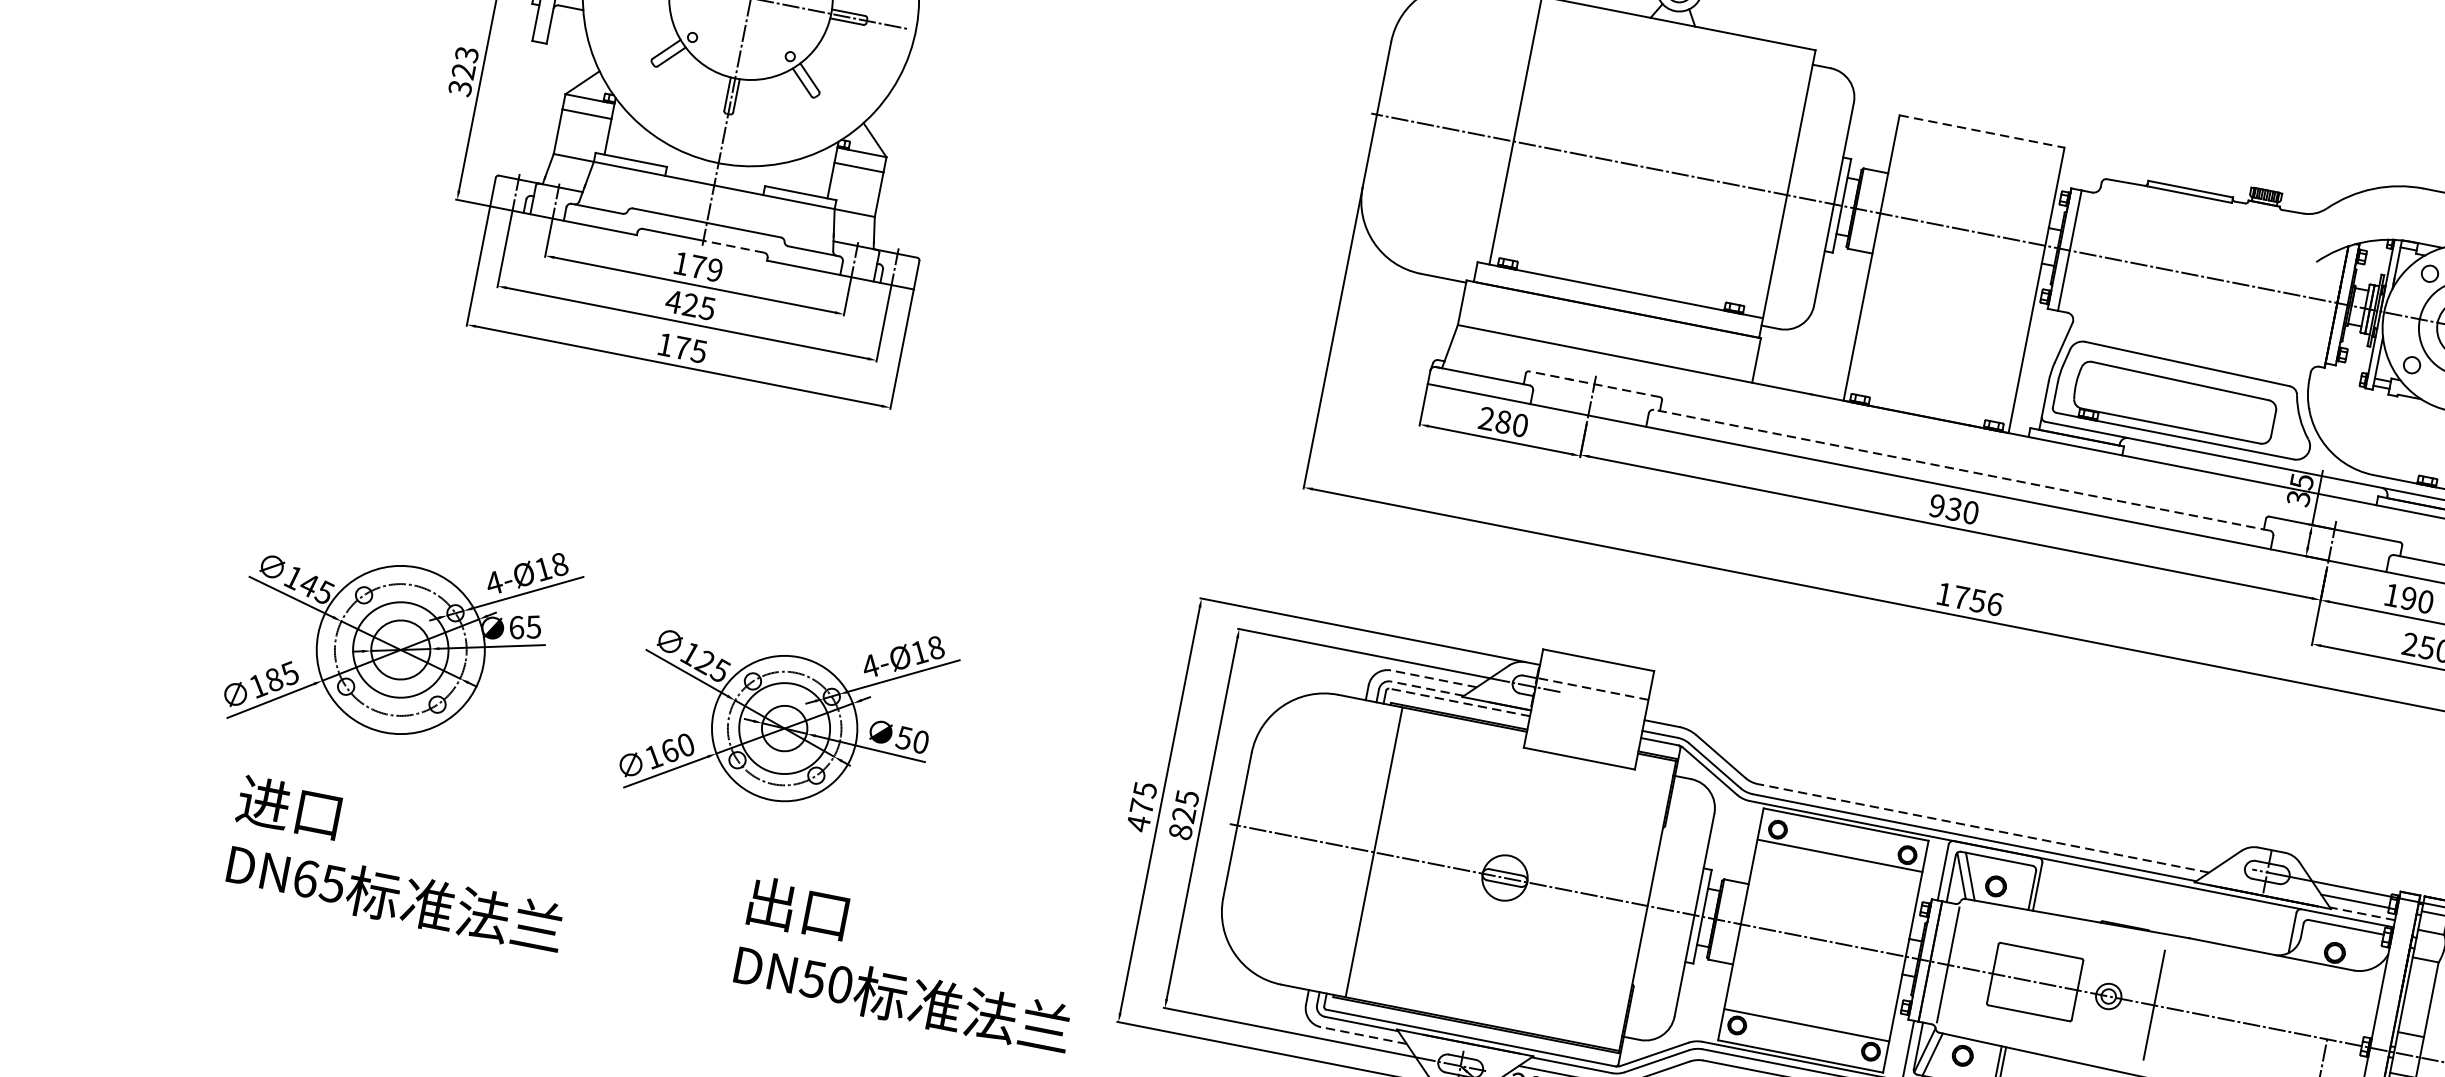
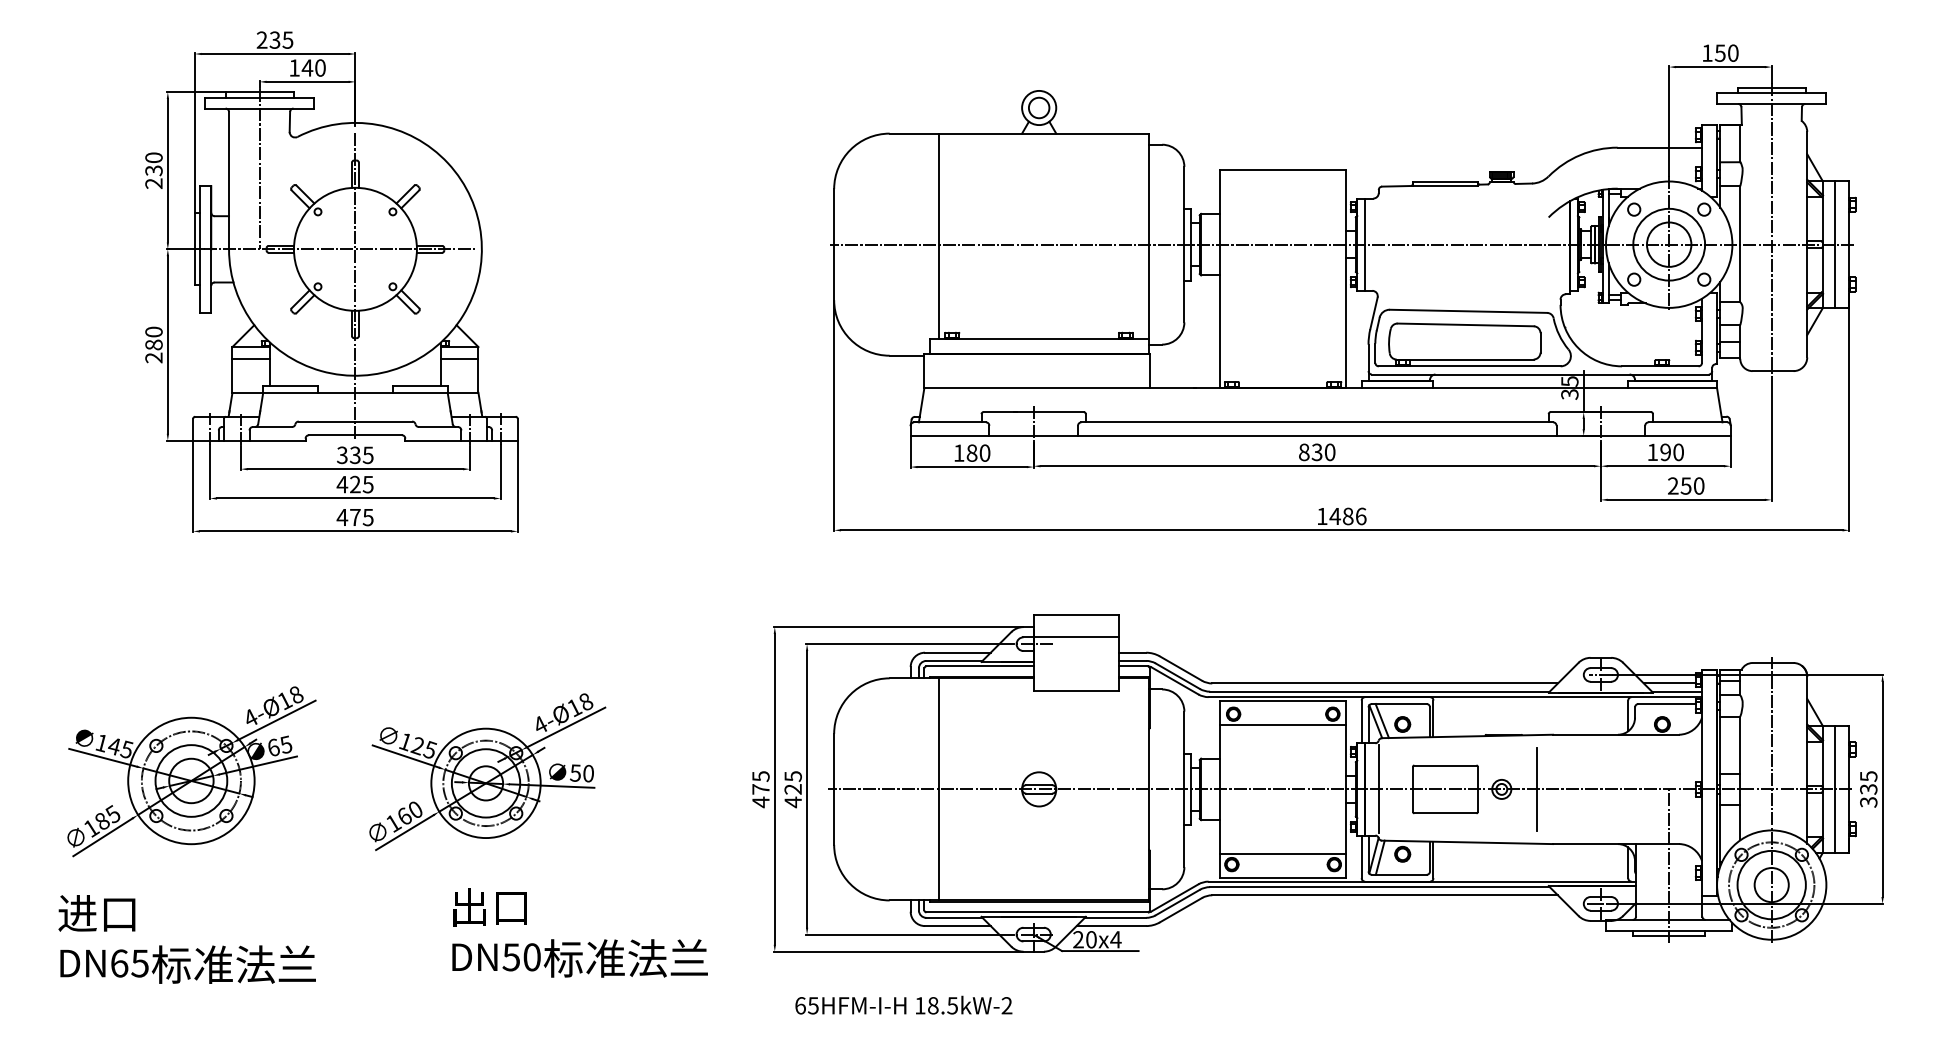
text: (463, 70) -> (153, 344), 323 -> 280
line: (1982, 131) -> (1283, 169), dashed -> solid
line: (733, 247) -> (378, 435), dashed -> solid
text: (698, 267) -> (355, 455), 179 -> 335
text: (665, 344) -> (342, 517), 175 -> 475
line: (1594, 384) -> (1033, 412), dashed -> solid
text: (1485, 417) -> (958, 452), 280 -> 180
line: (1962, 470) -> (1317, 422), dashed -> solid
text: (1937, 506) -> (1304, 452), 930 -> 830
text: (1969, 599) -> (1341, 516), 1756 -> 1486
line: (1433, 678) -> (957, 652), dashed -> solid
line: (1426, 687) -> (953, 660), dashed -> solid
line: (1592, 689) -> (1076, 637), dashed -> solid
line: (1459, 702) -> (980, 666), dashed -> solid
line: (1984, 828) -> (1385, 683), dashed -> solid
text: (1179, 831) -> (792, 802), 825 -> 425
text: (399, 864) -> (186, 939), moved
line: (2363, 913) -> (1677, 691), dashed -> solid
text: (908, 964) -> (579, 932), moved
line: (1363, 1036) -> (957, 926), dashed -> solid

